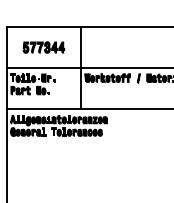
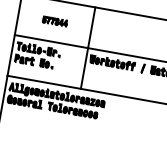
part: (43, 47) -> (54, 21), size x0.6

